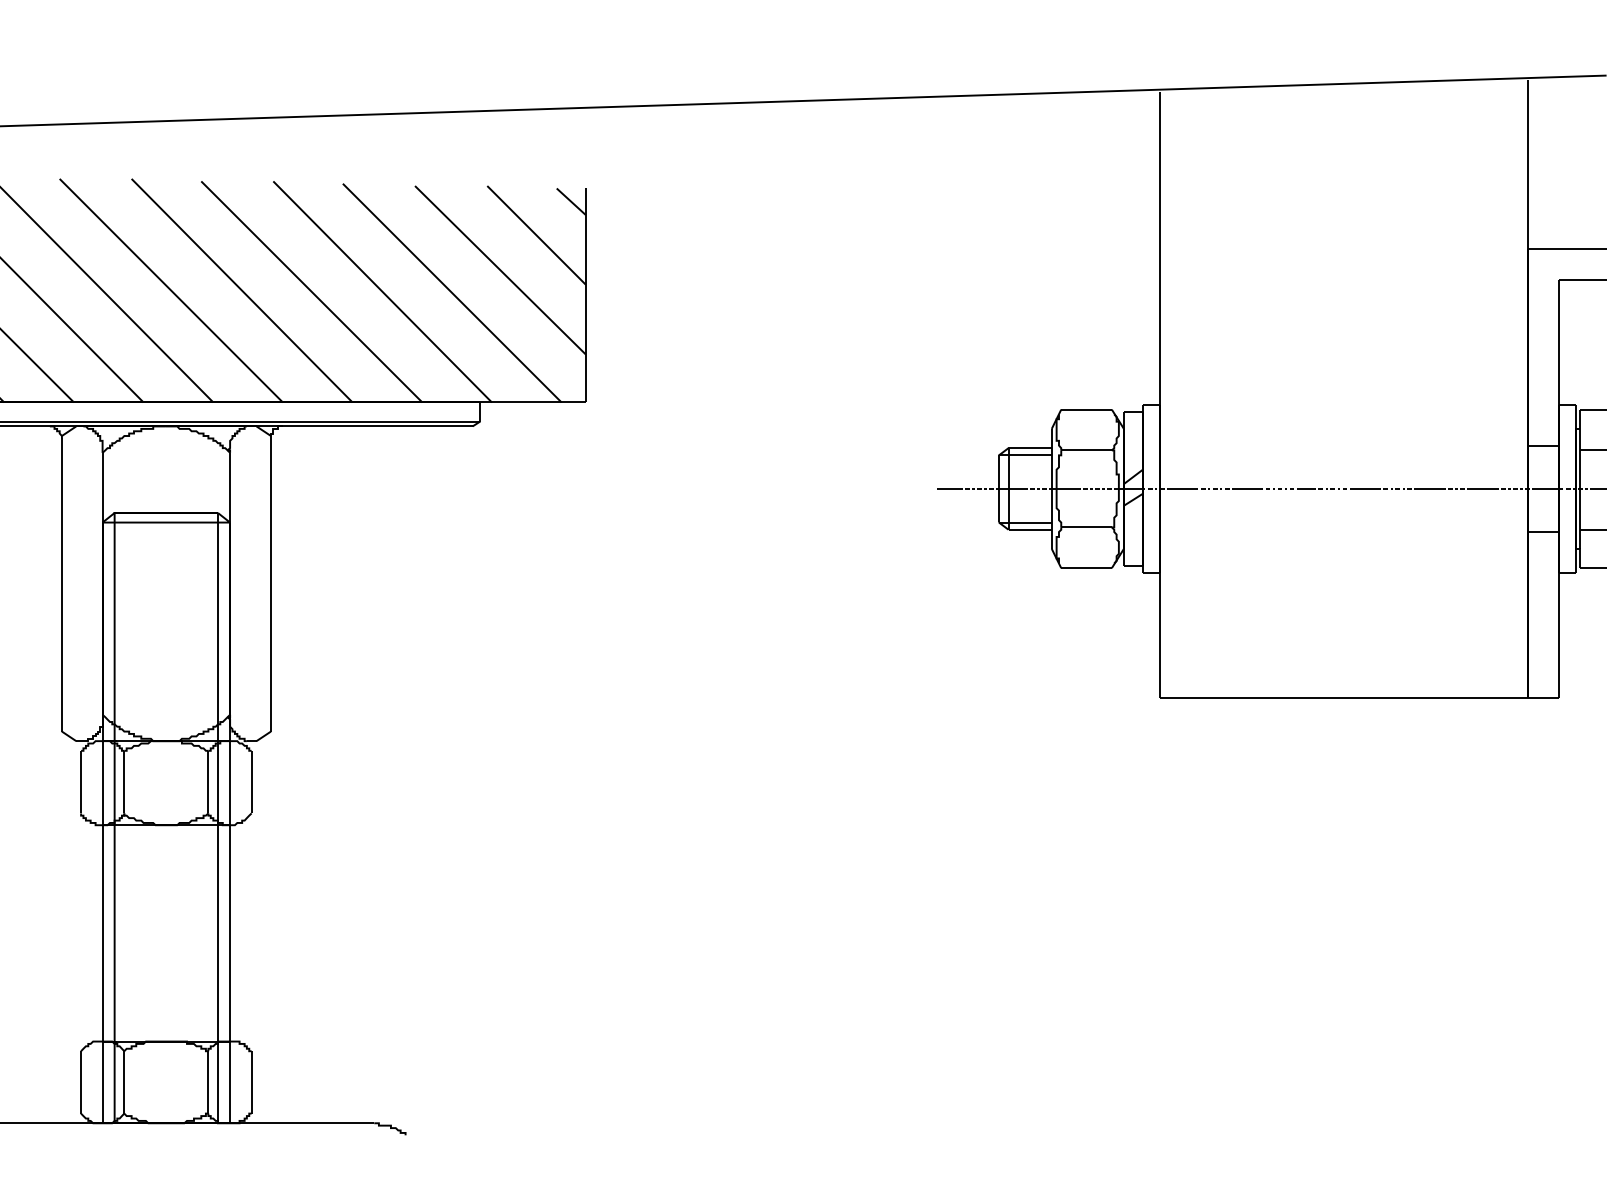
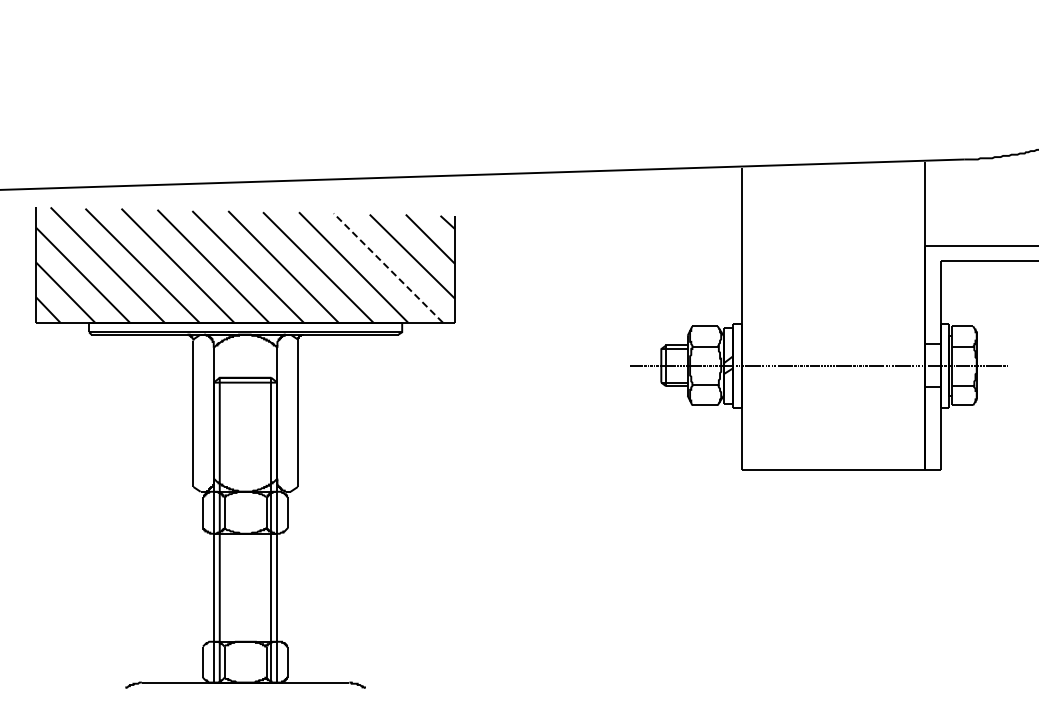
line: (450, 291) -> (387, 267), solid -> dashed

